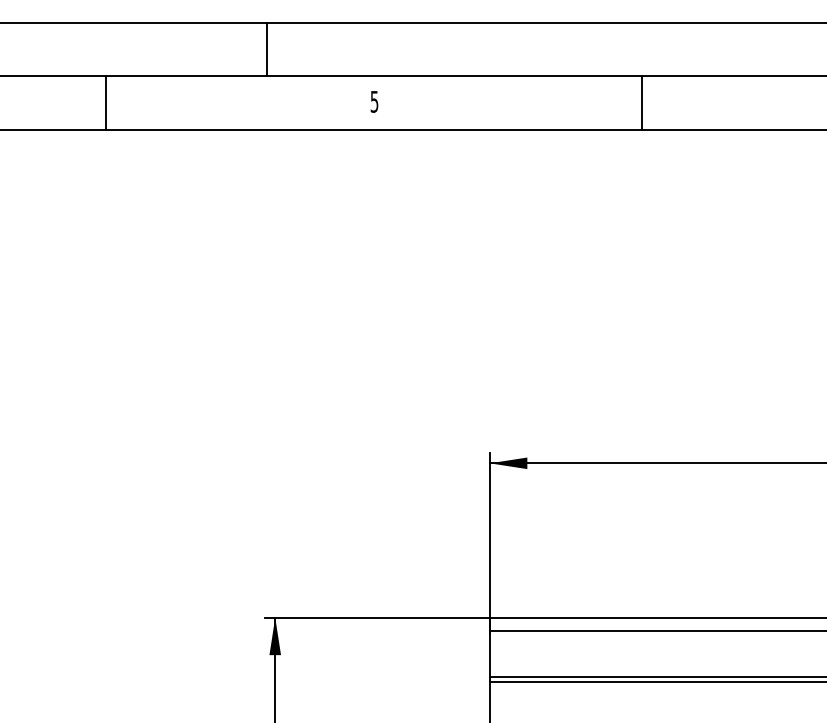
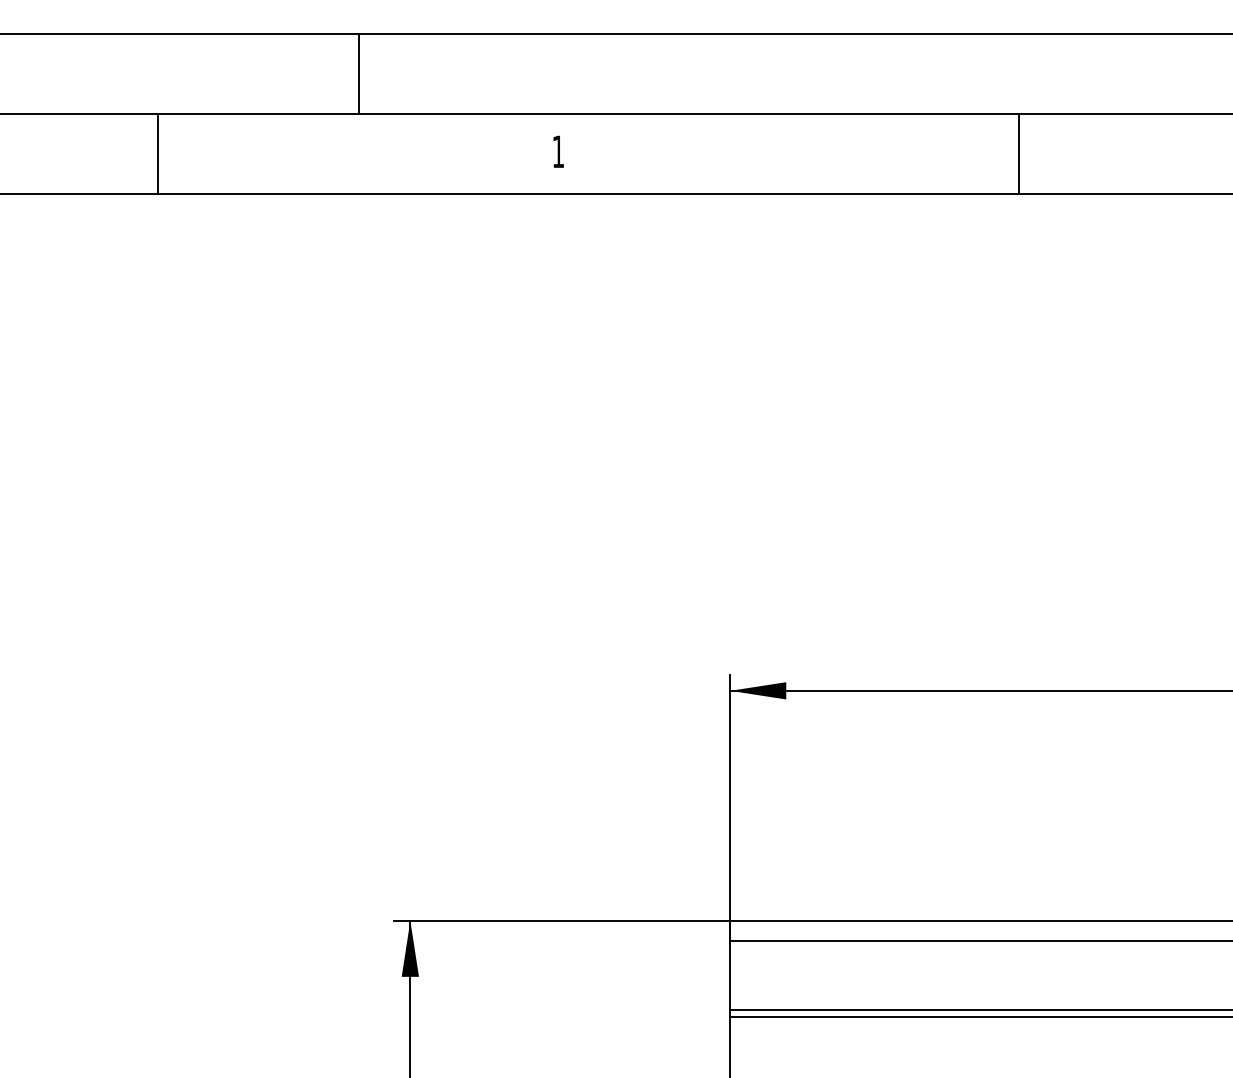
line: (266, 49) -> (358, 73), moved
text: (374, 101) -> (558, 151), 5 -> 1
line: (642, 103) -> (1019, 154), moved

